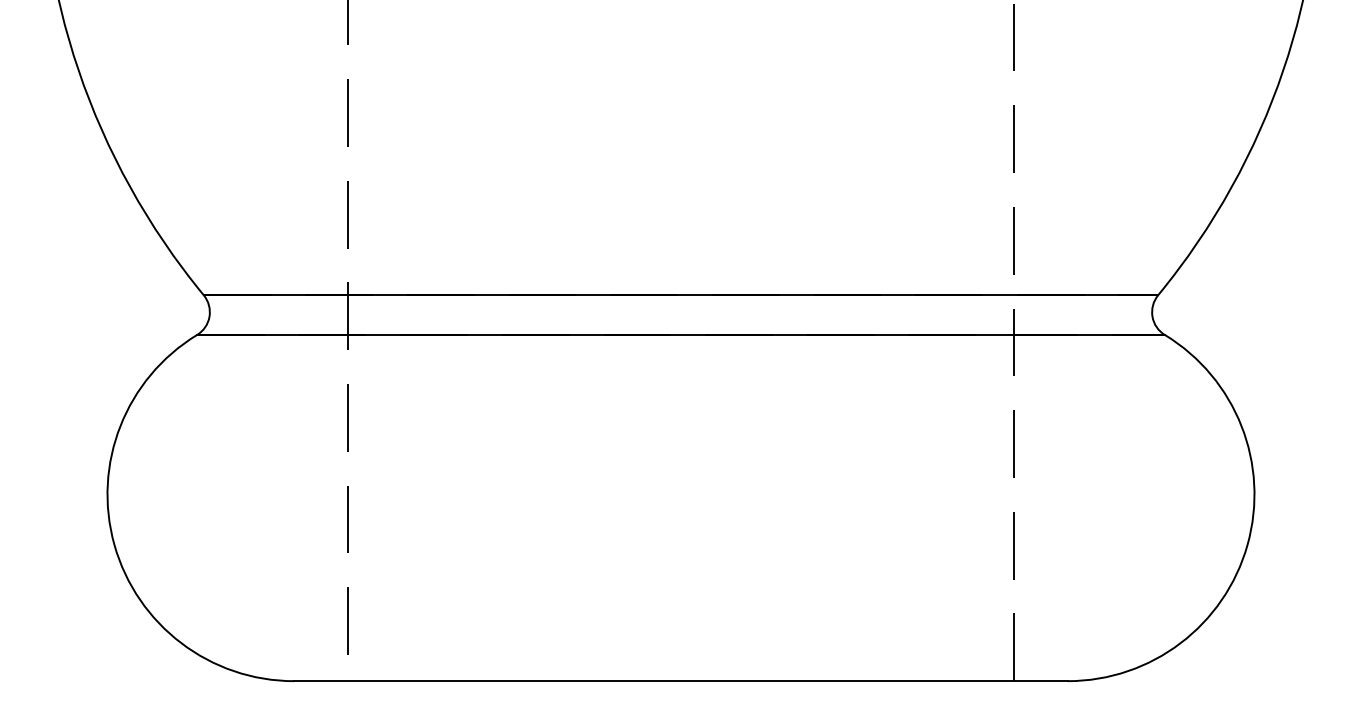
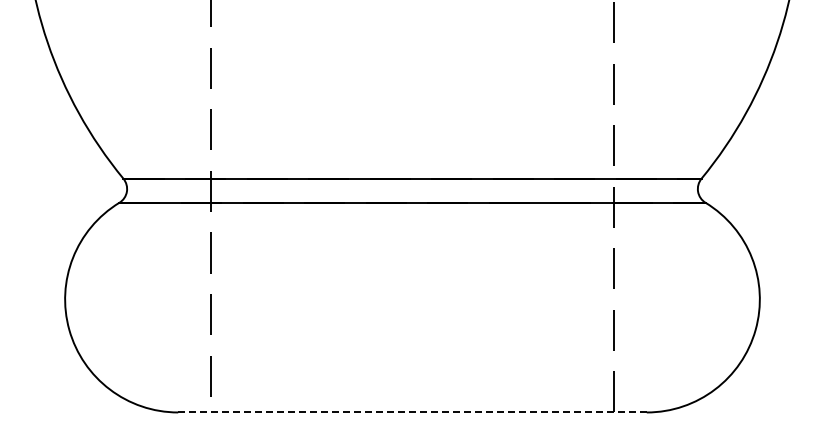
line: (681, 681) -> (412, 412), solid -> dashed

